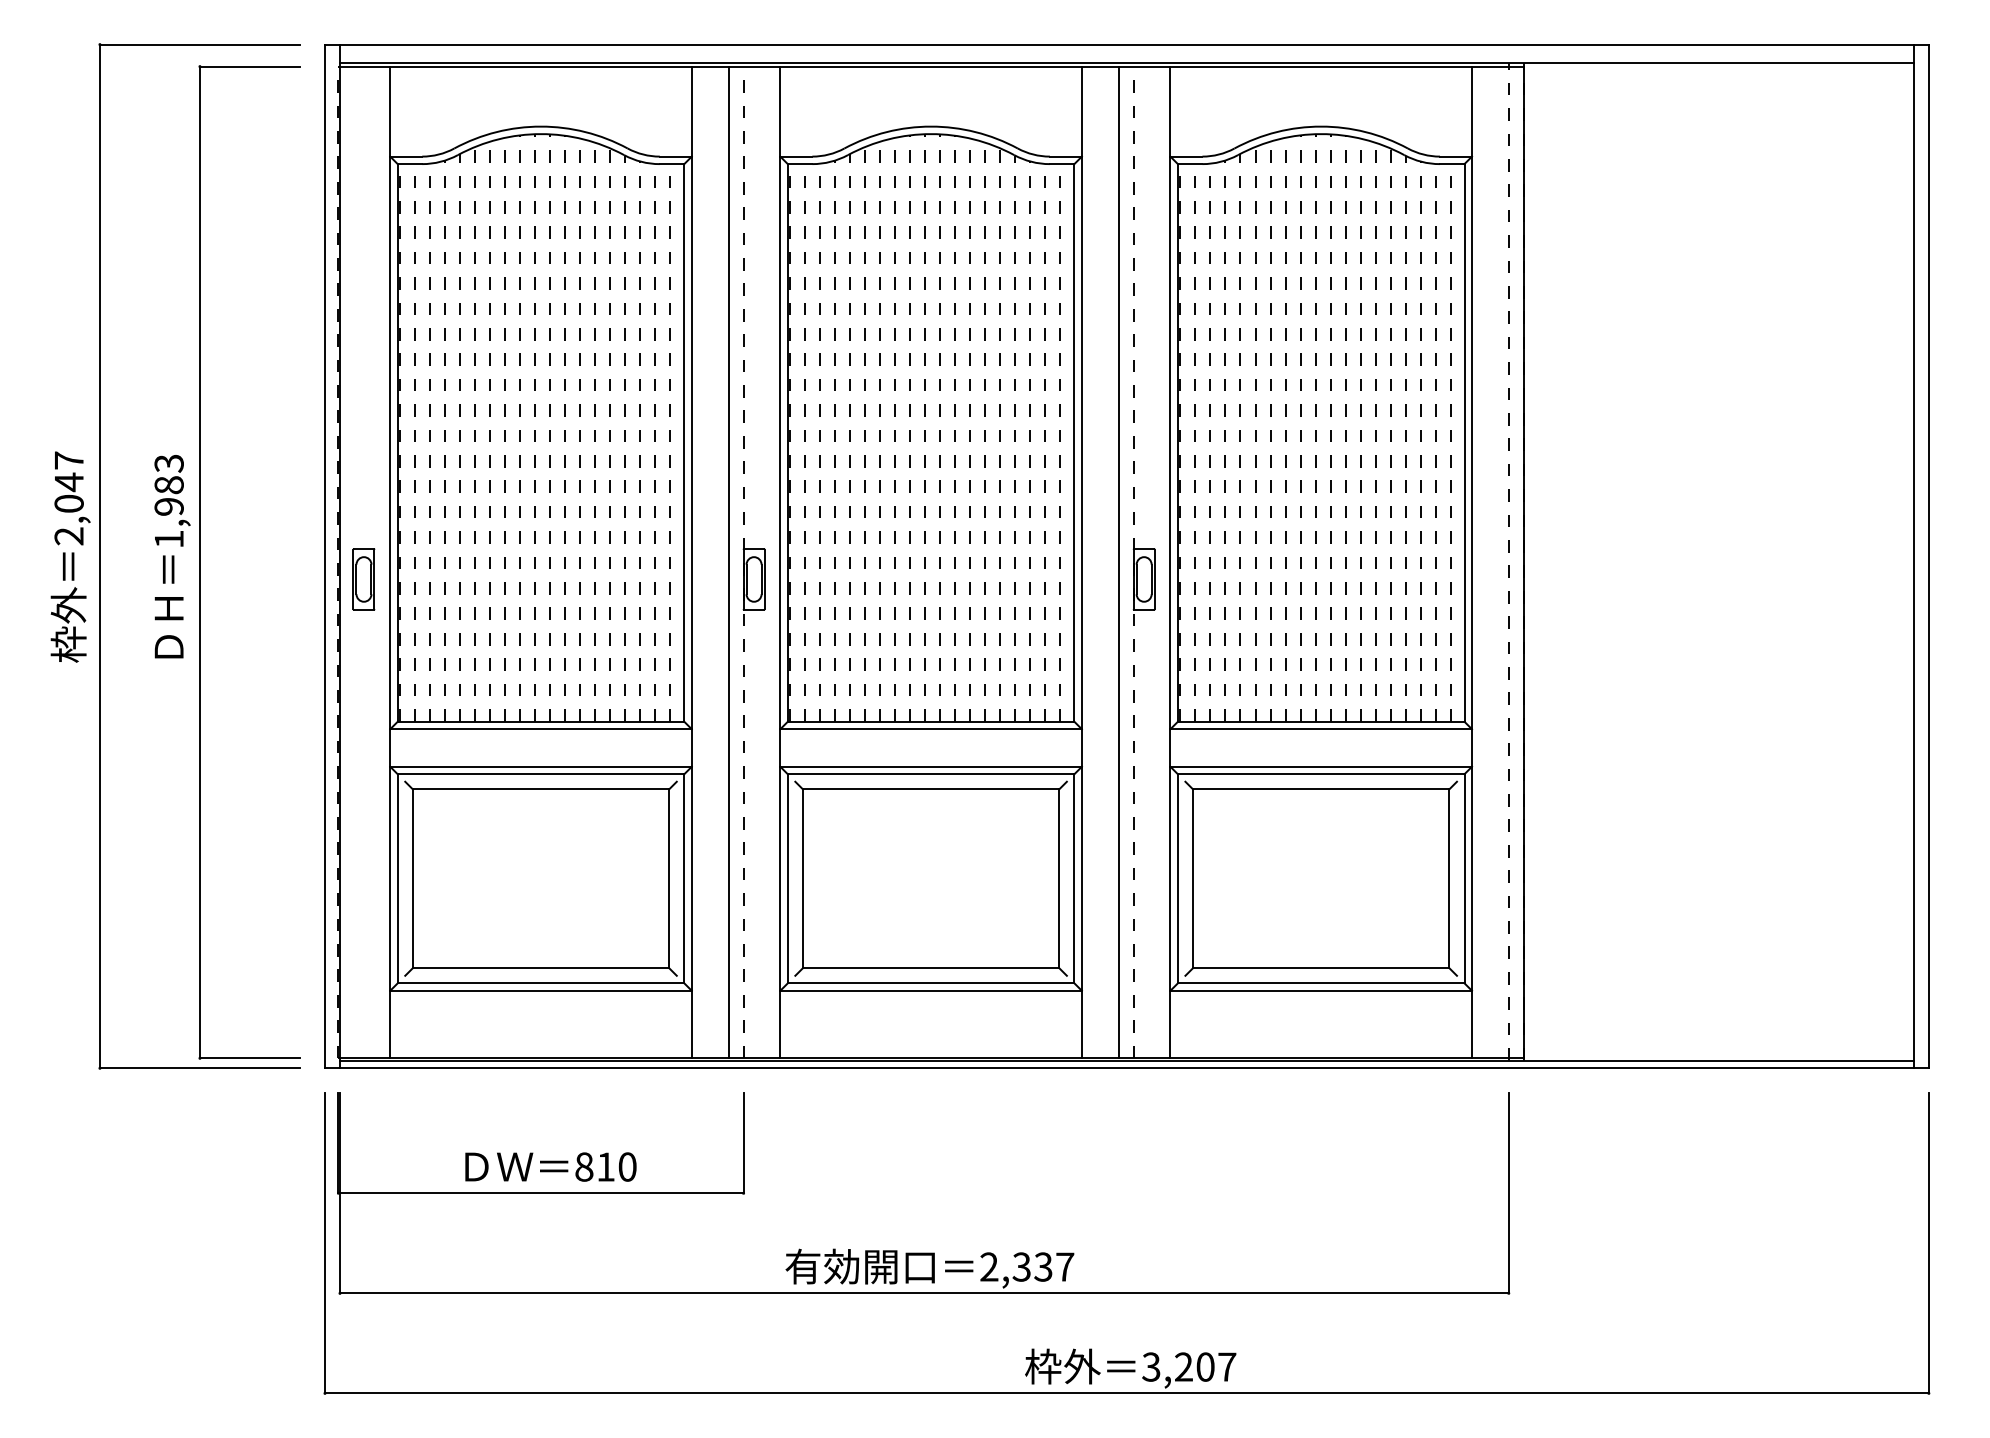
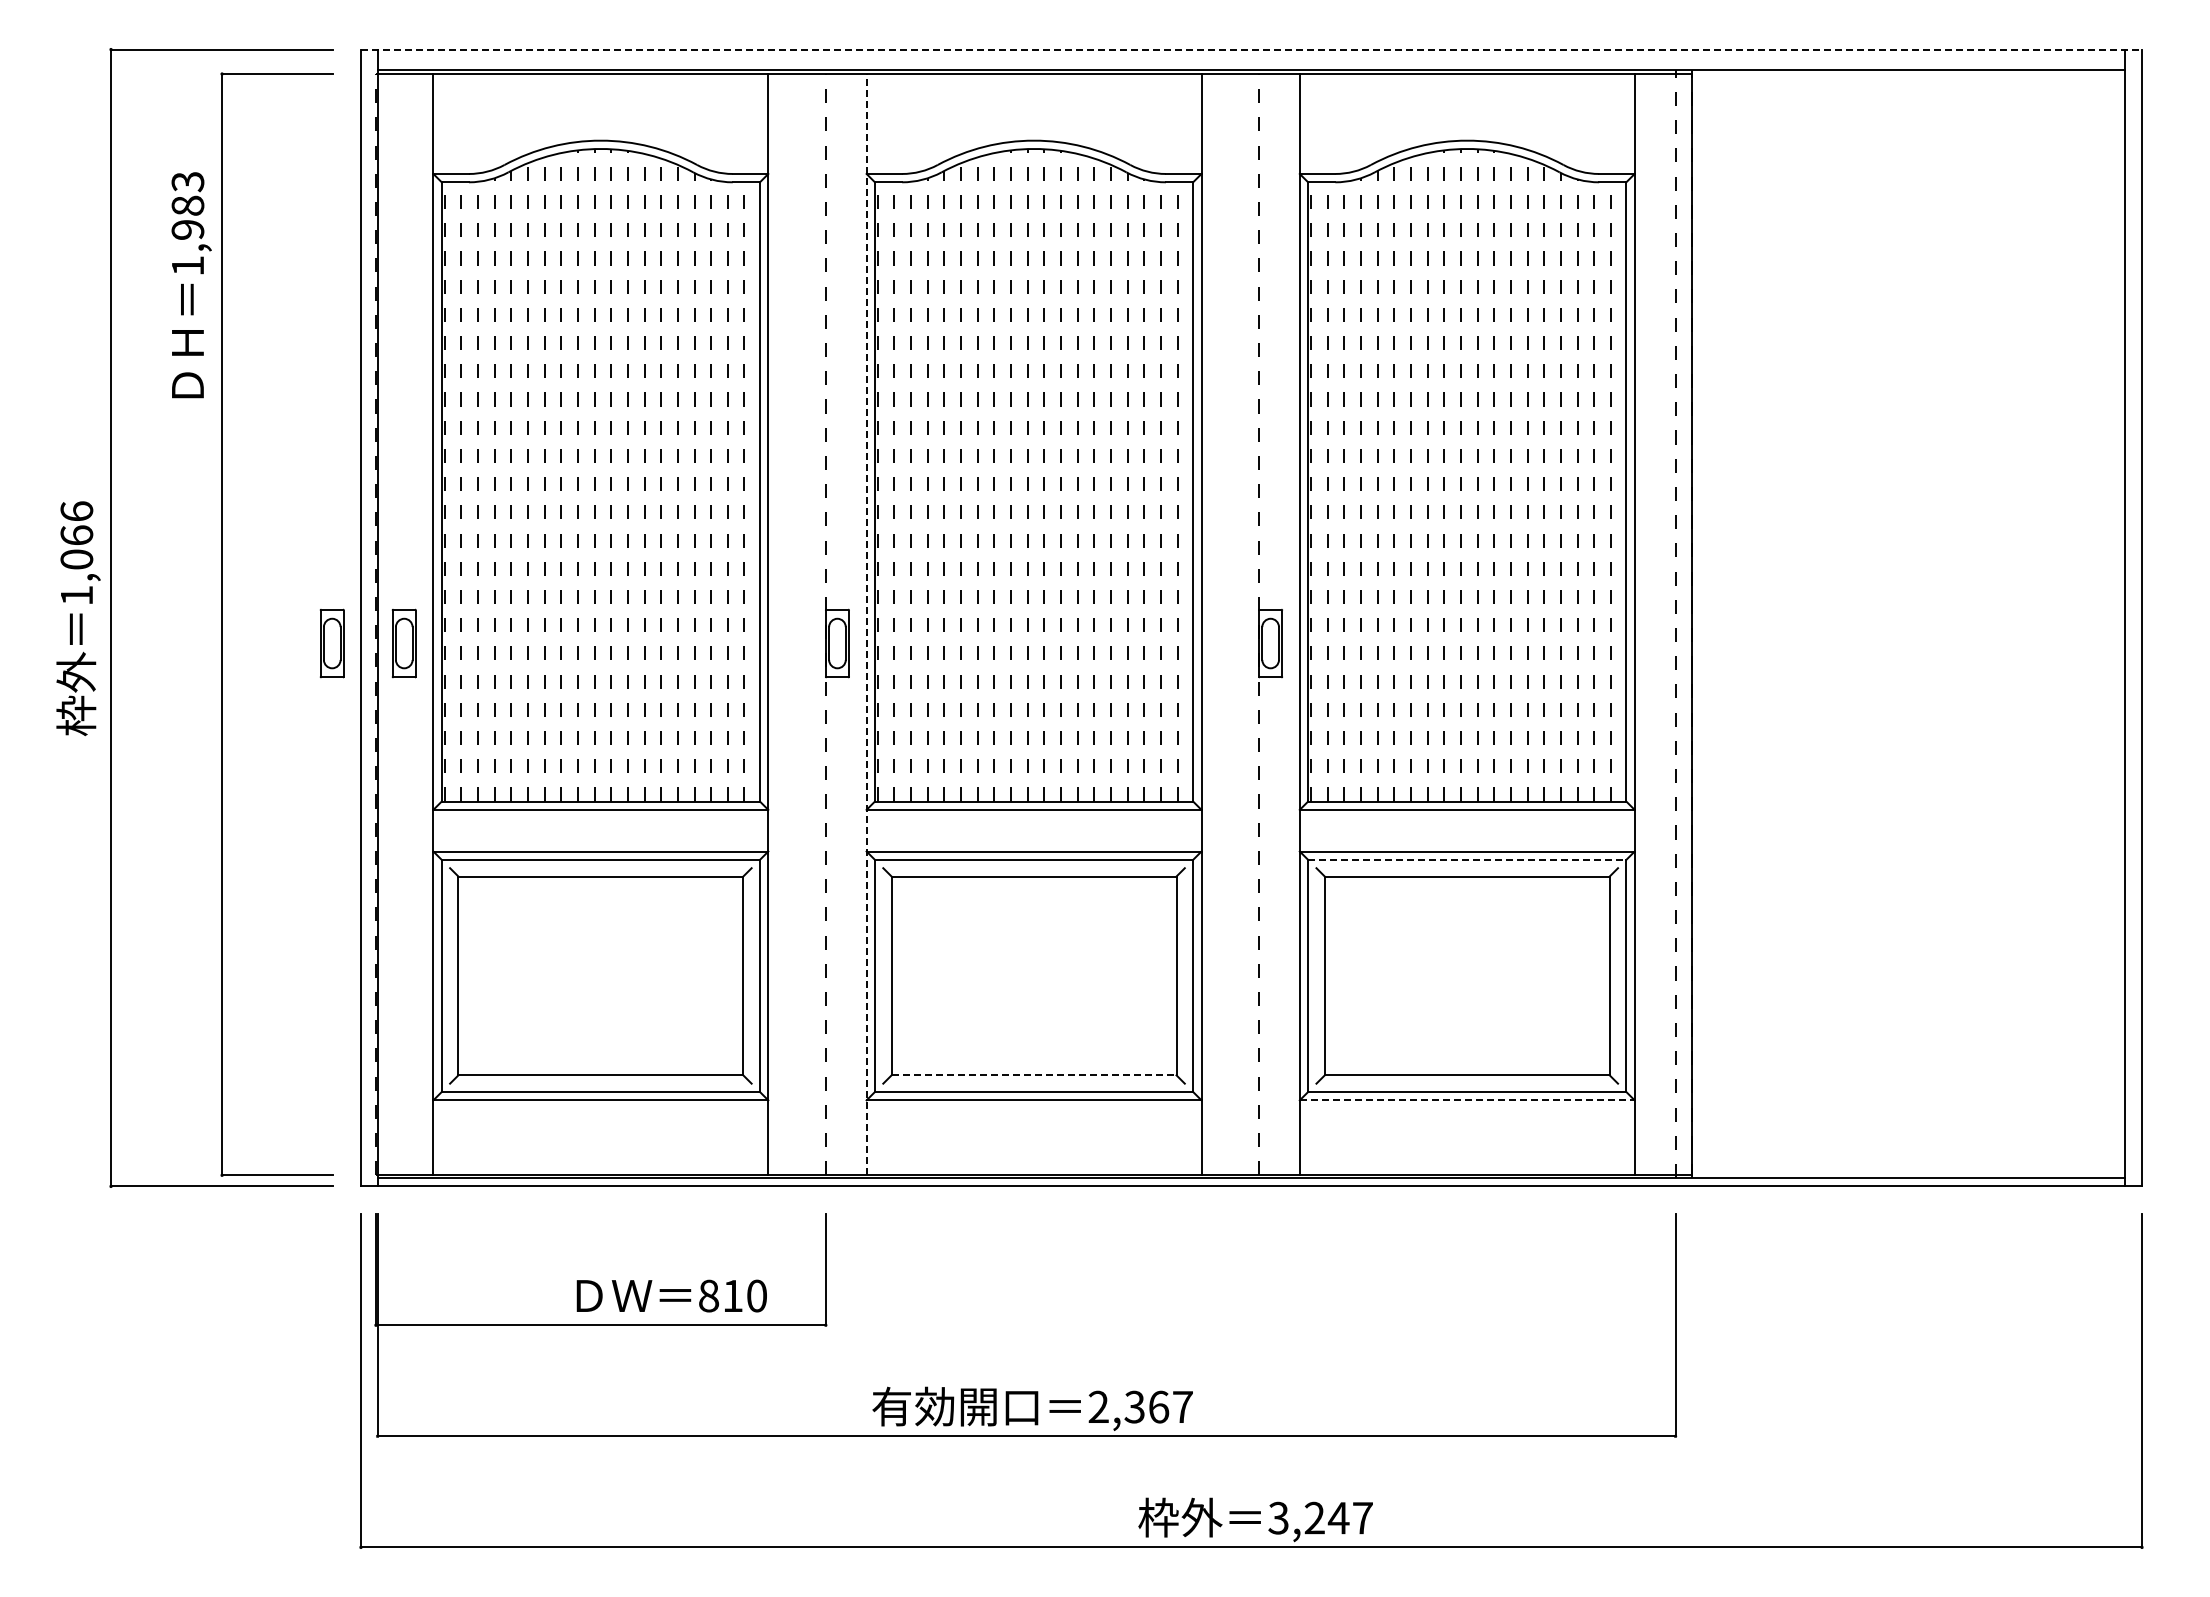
line: (1126, 44) -> (1251, 49), solid -> dashed
text: (68, 498) -> (76, 553), 2,047 -> 1,066
text: (172, 556) -> (191, 285), moved
line: (728, 562) -> (809, 624), removed
line: (780, 562) -> (866, 624), solid -> dashed
line: (1118, 562) -> (1242, 624), removed
part: (298, 579) -> (331, 643), added
line: (1321, 773) -> (1467, 859), solid -> dashed
line: (931, 968) -> (1034, 1075), solid -> dashed
line: (1321, 990) -> (1467, 1100), solid -> dashed
text: (550, 1166) -> (671, 1295), moved
text: (1043, 1266) -> (1158, 1406), 2,337 -> 2,367
text: (1205, 1366) -> (1338, 1517), 3,207 -> 3,247

